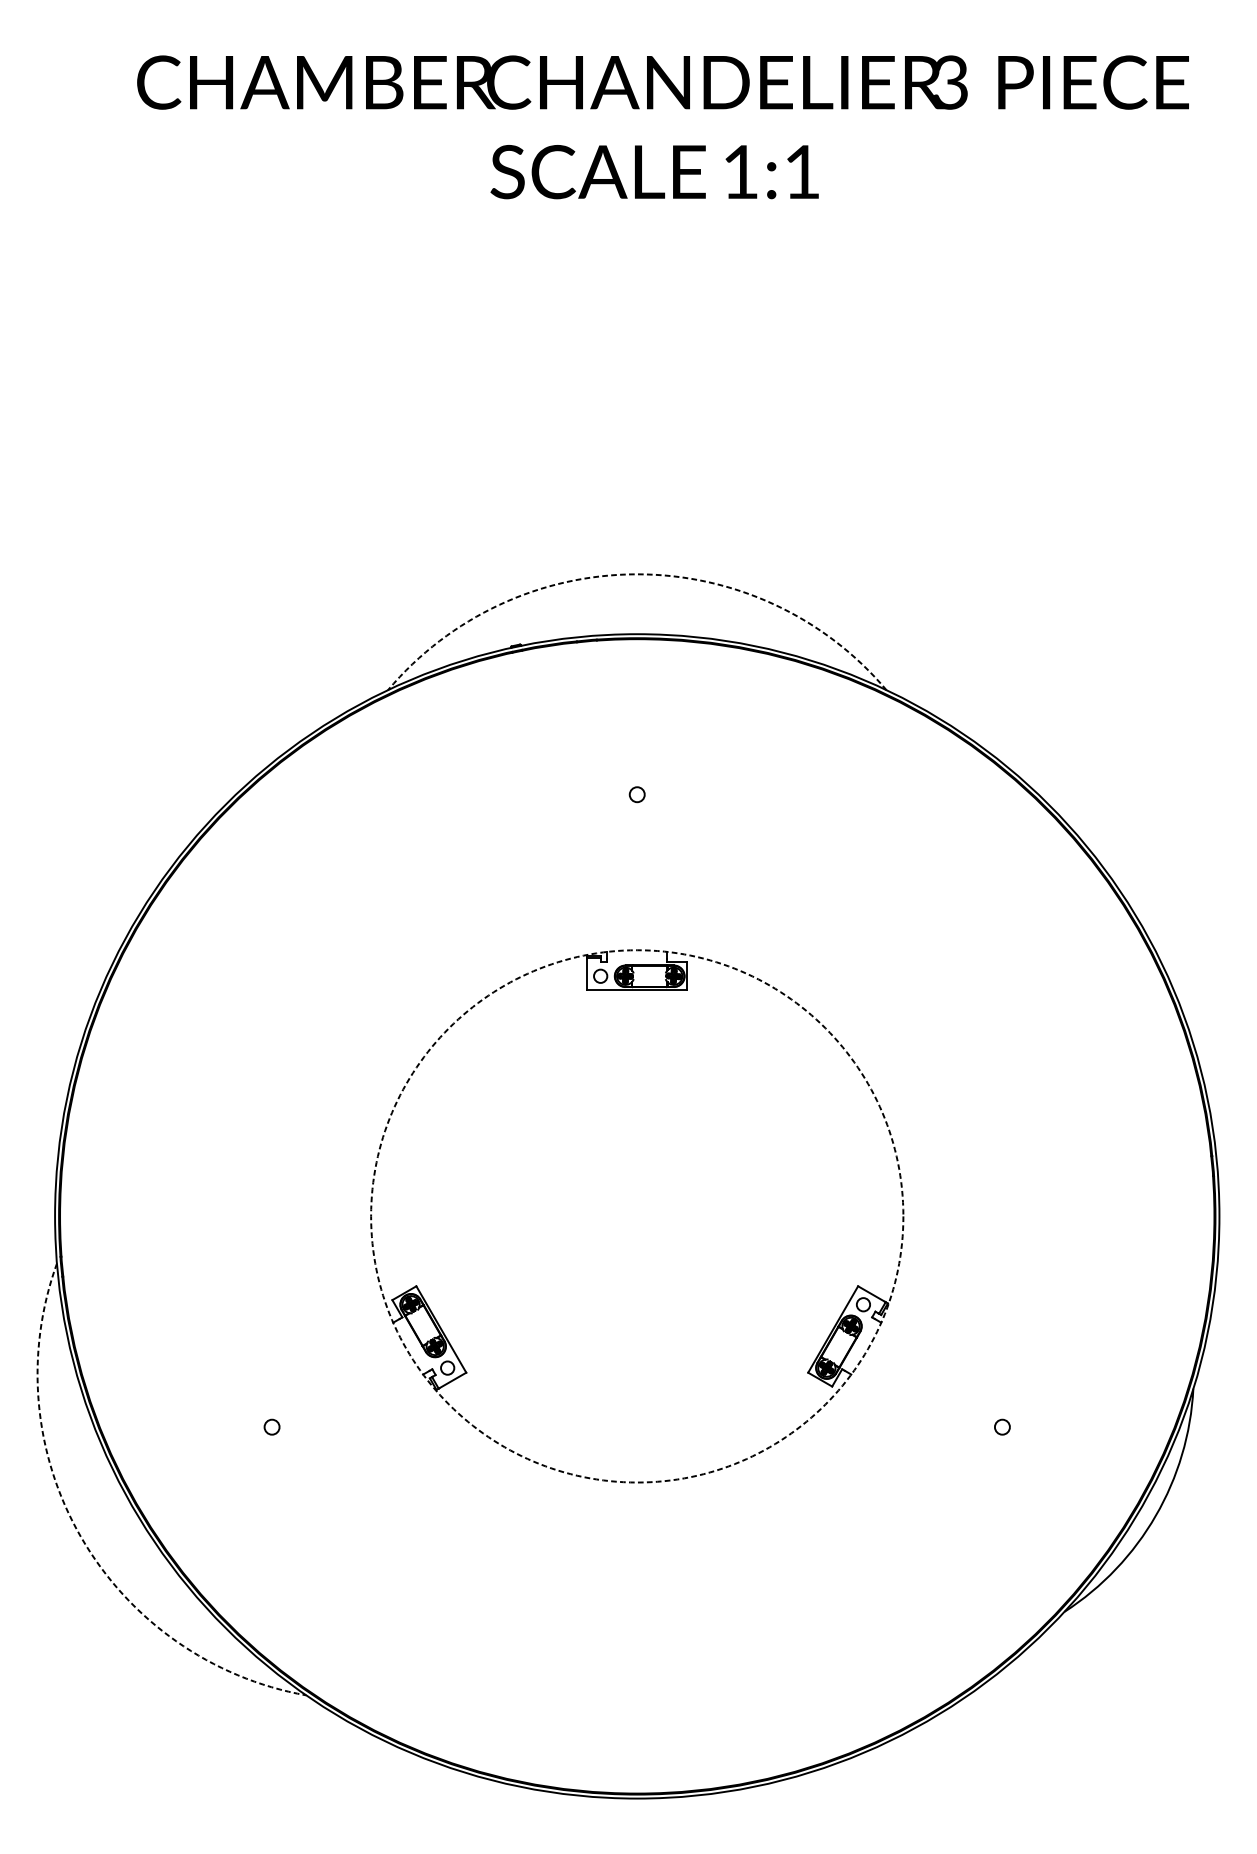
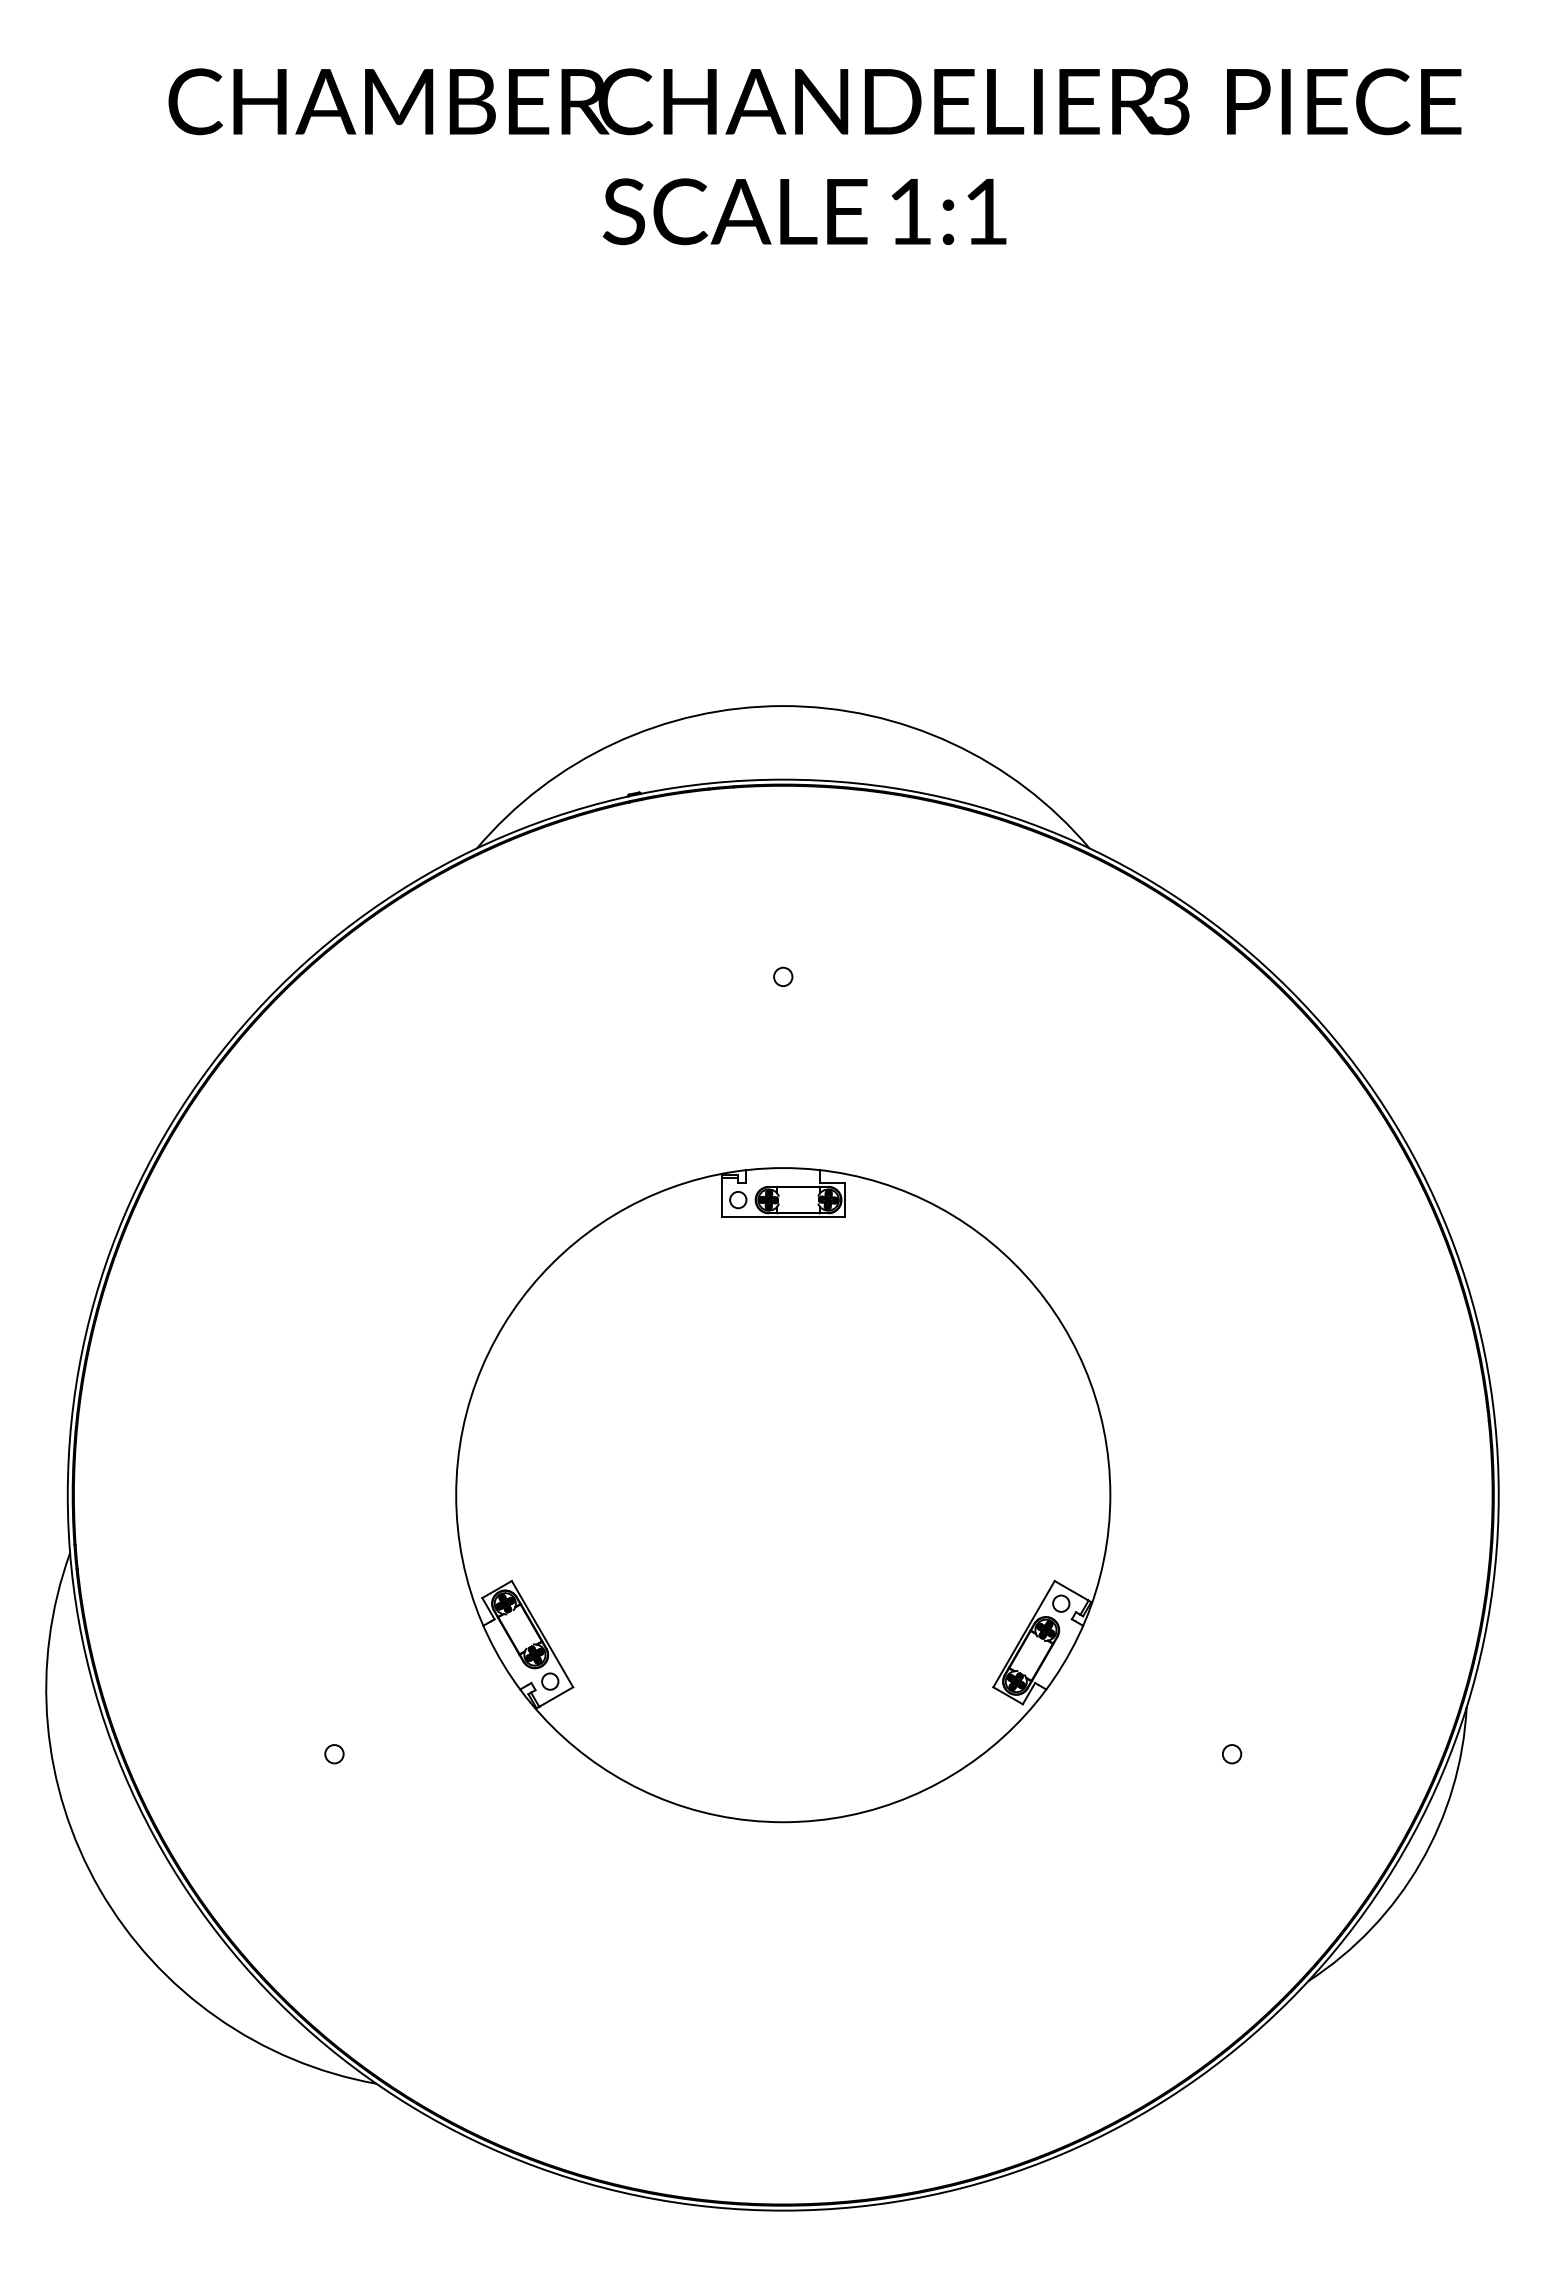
arc: (637, 574) -> (783, 706), dashed -> solid
circle: (637, 1216) -> (783, 1495), dashed -> solid
arc: (80, 1537) -> (99, 1889), dashed -> solid

